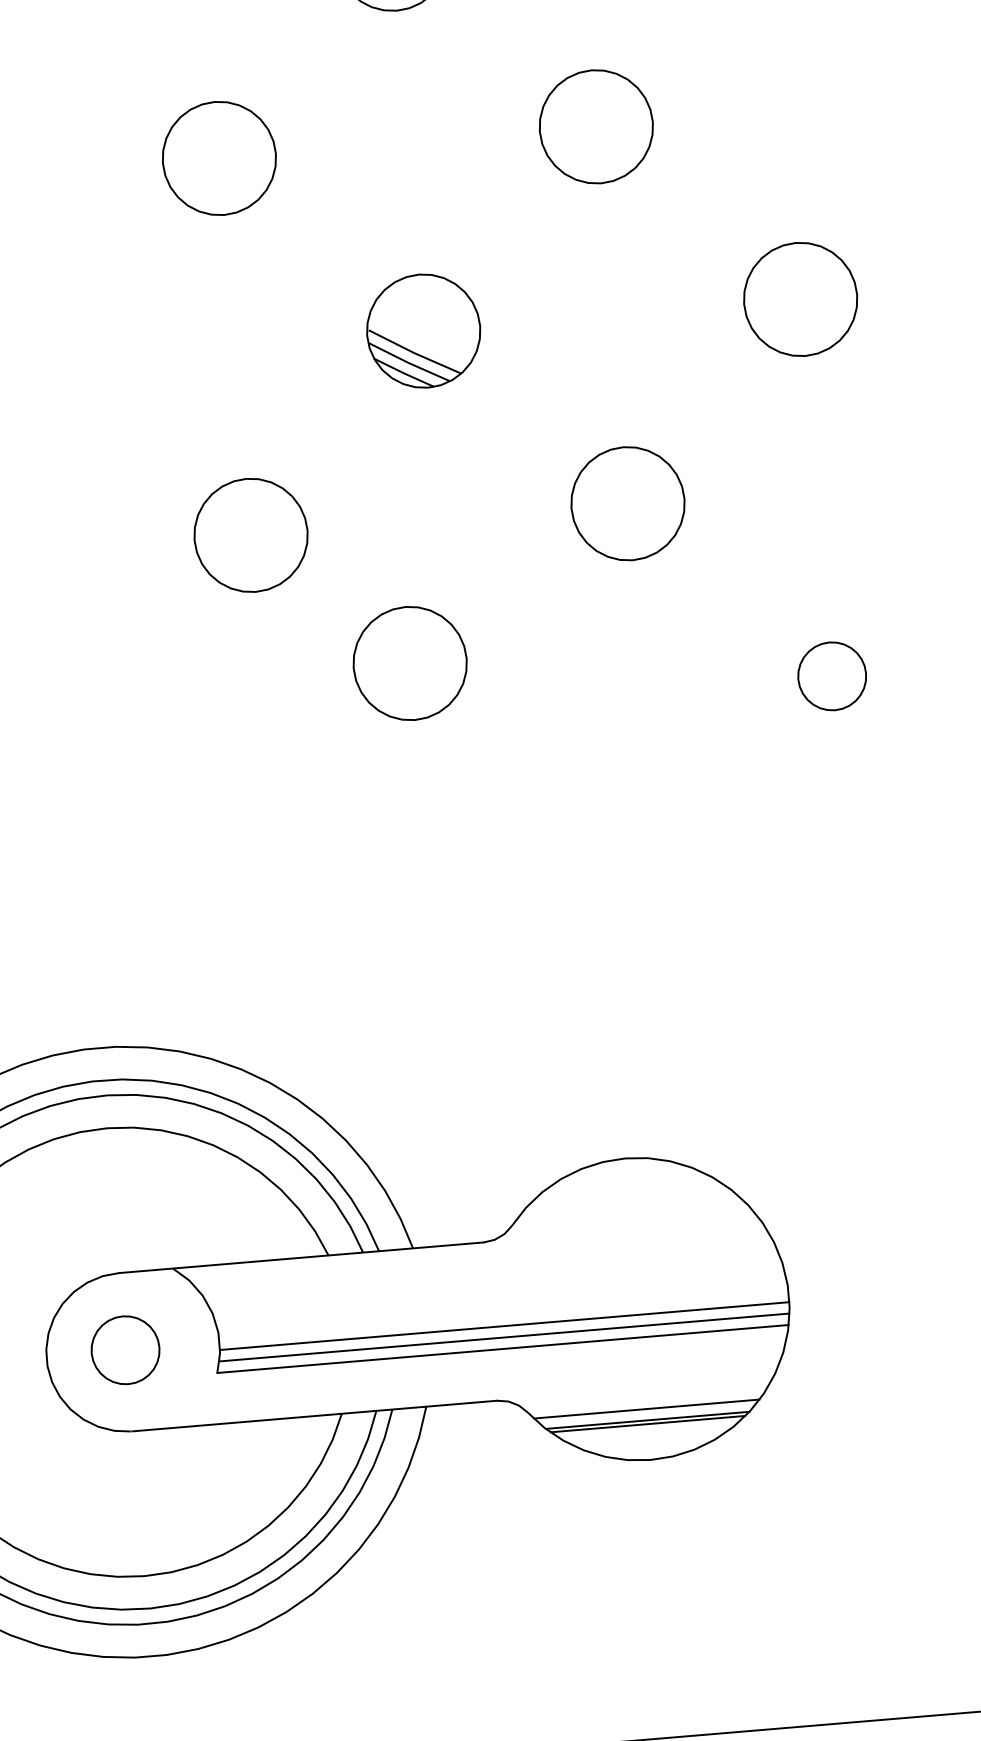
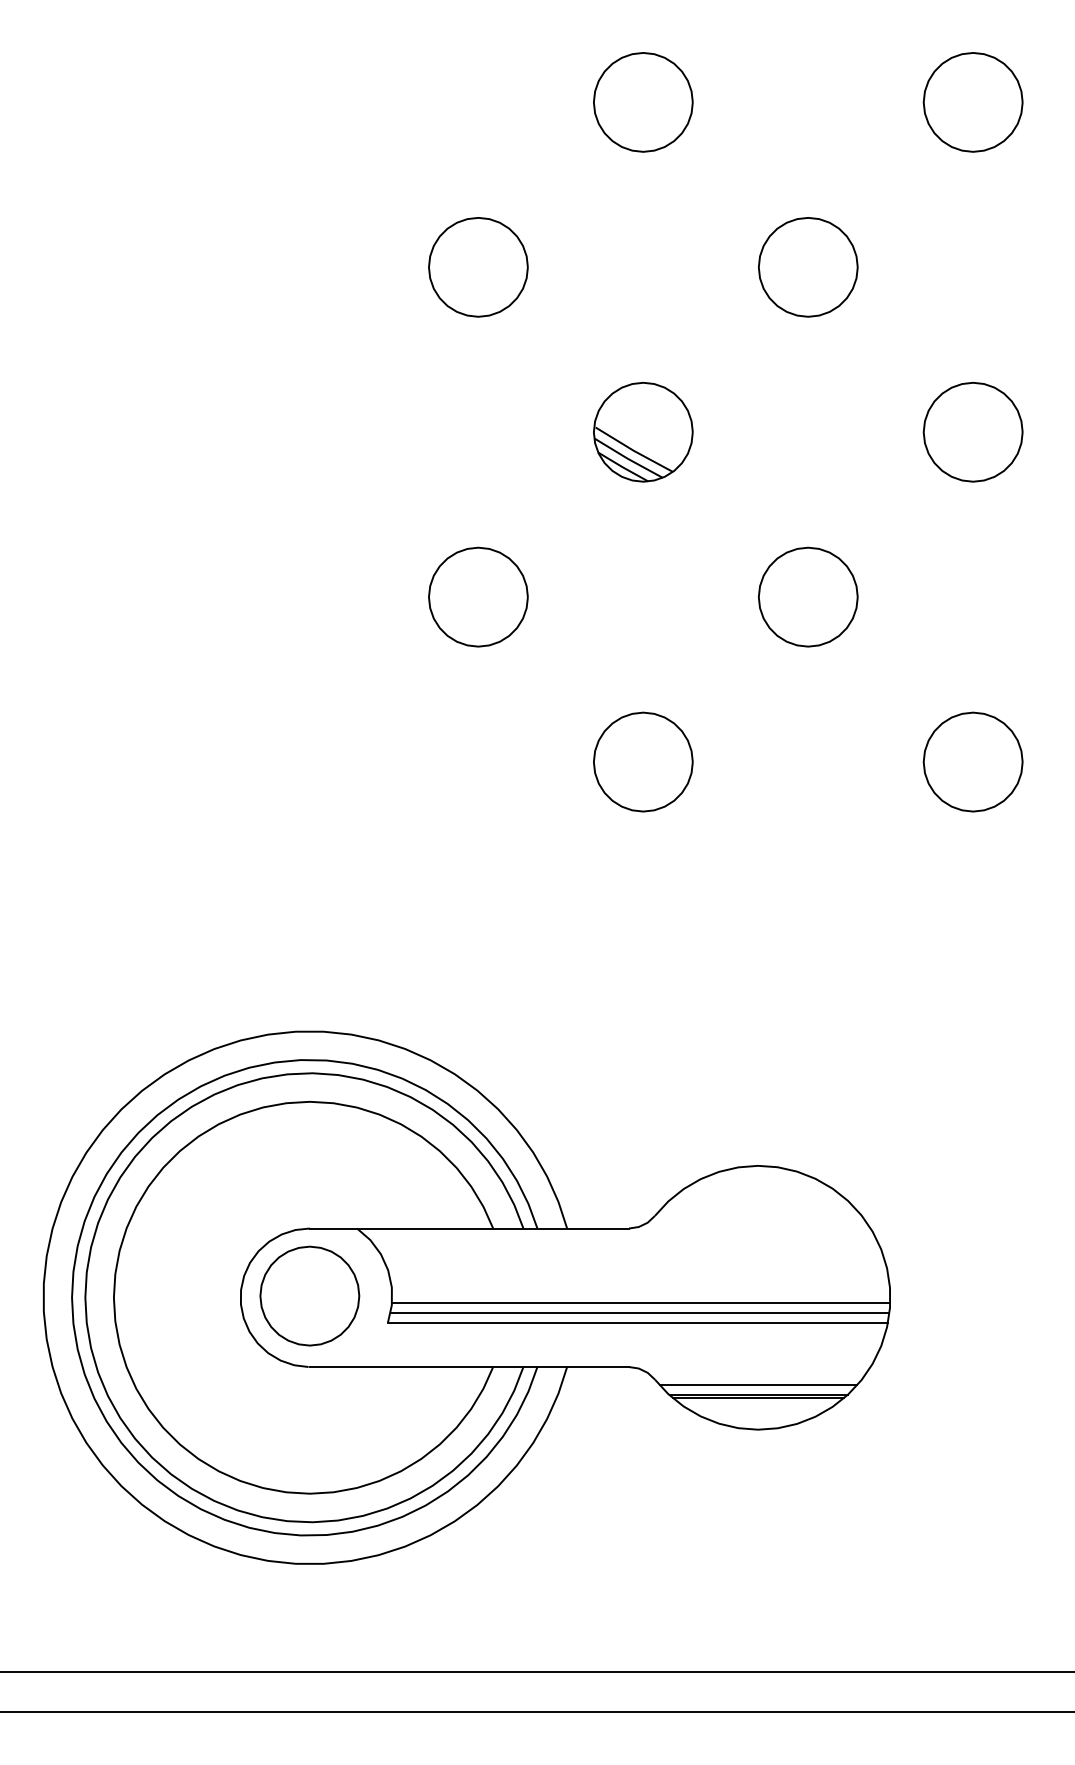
part: (410, 662) -> (643, 761), moved
part: (831, 675) -> (972, 761), size x1.67
part: (125, 1349) -> (309, 1295), size x1.67

